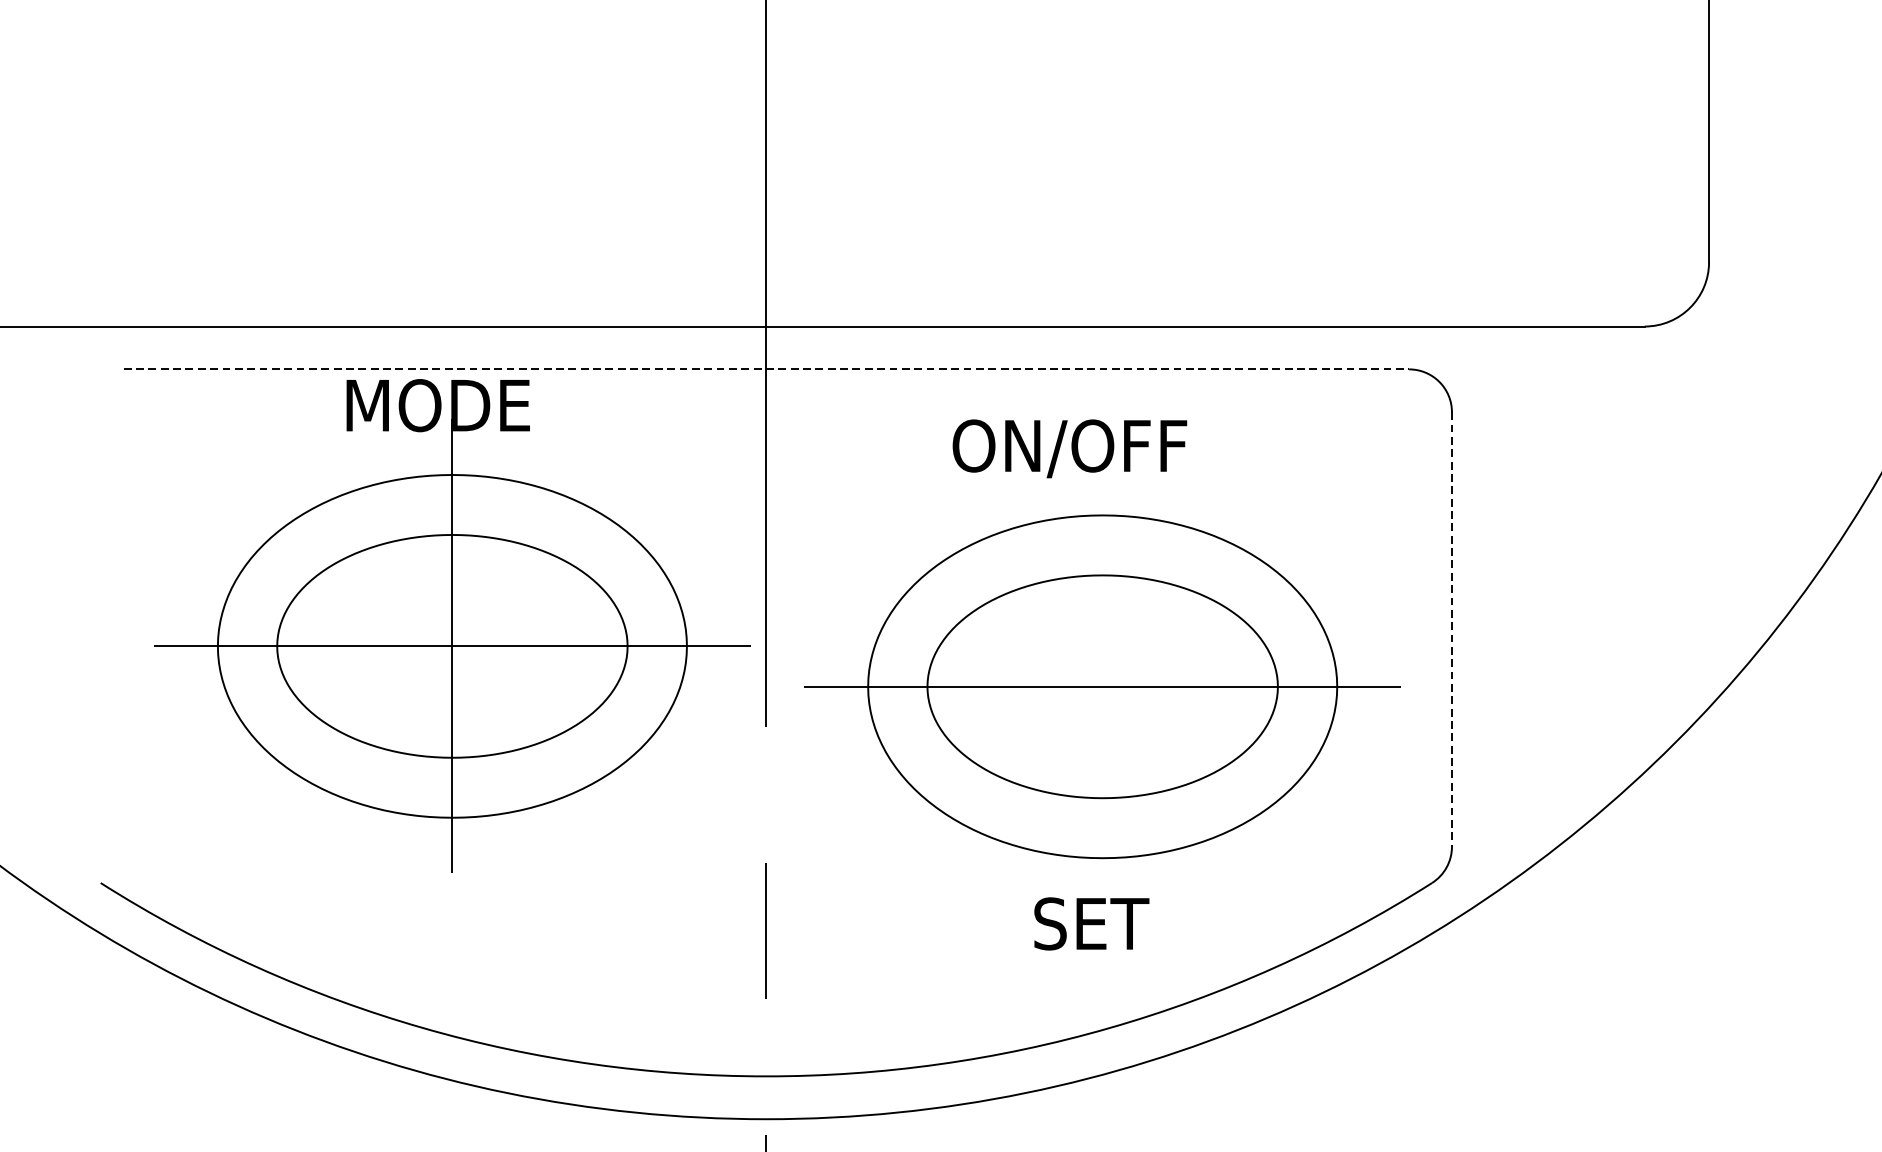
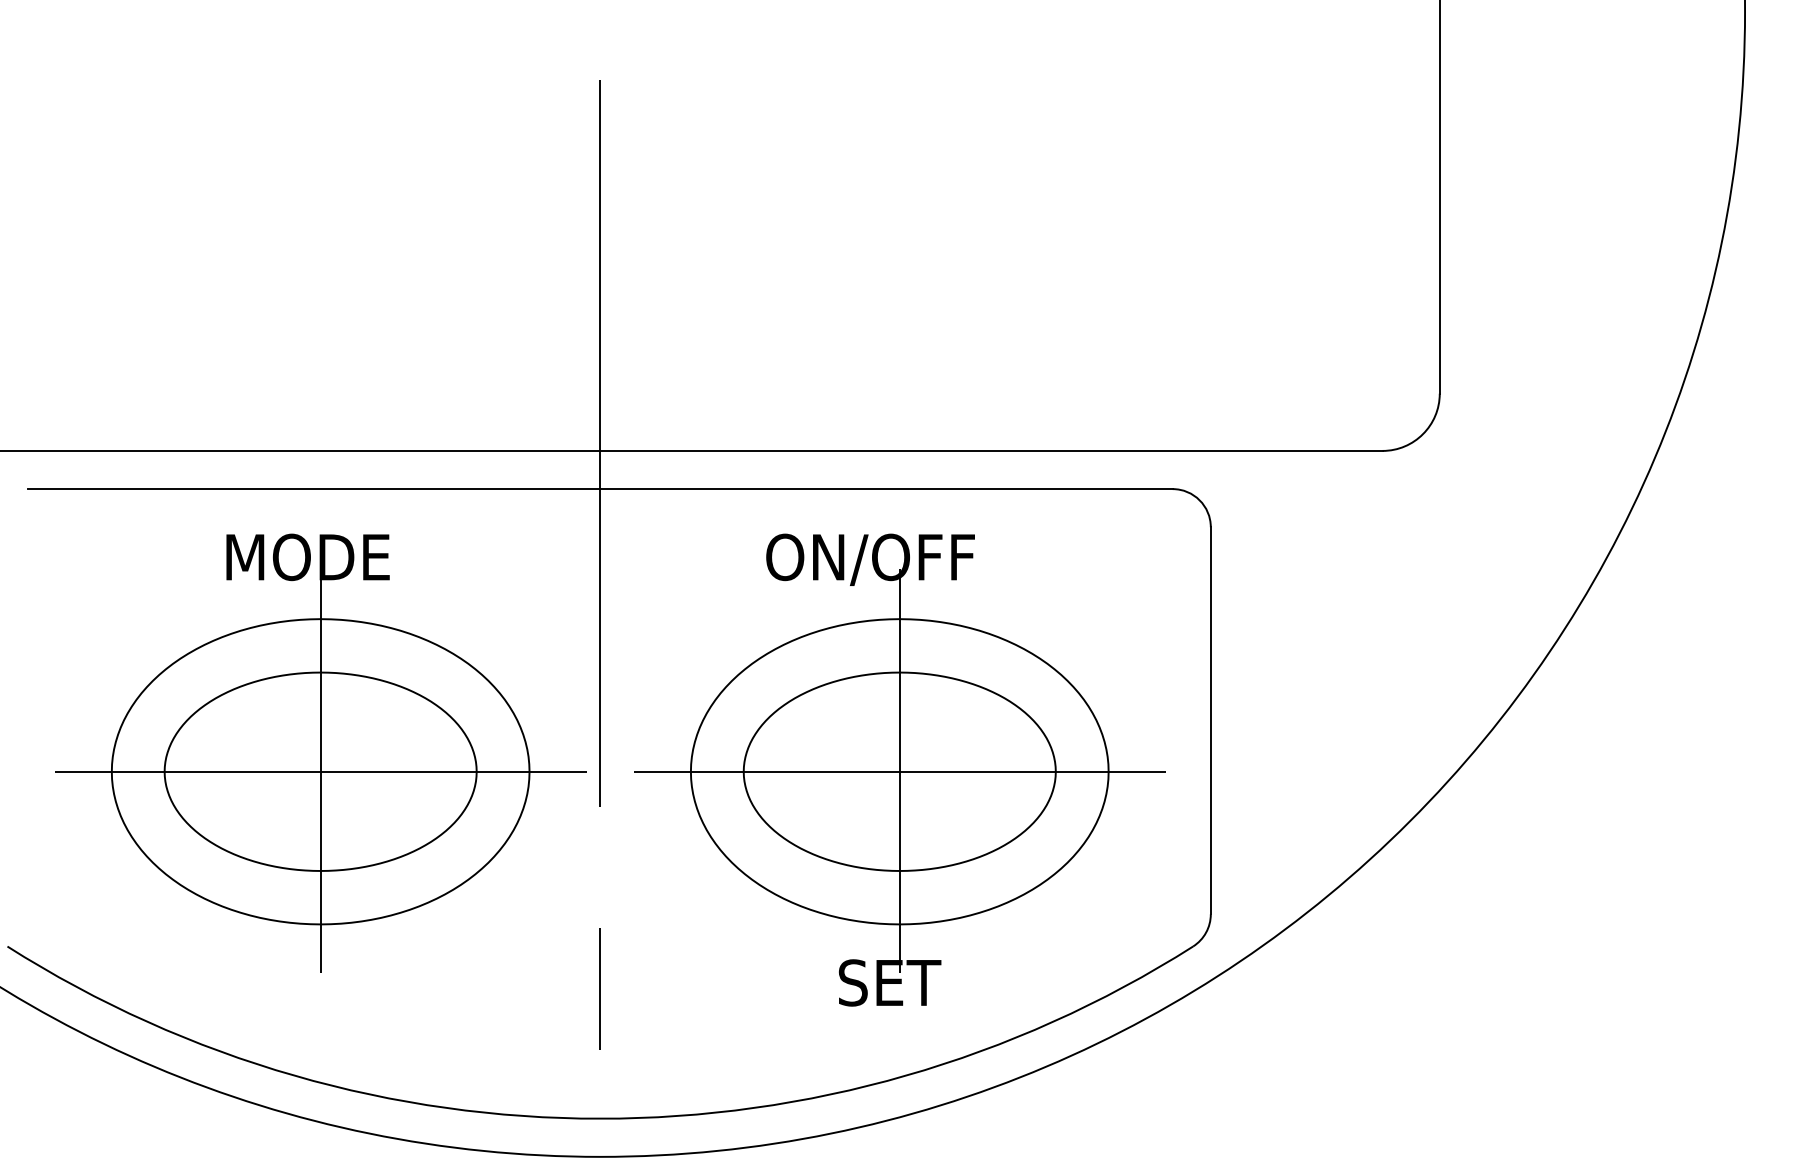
line: (766, 369) -> (600, 489), dashed -> solid
part: (452, 624) -> (320, 752), moved
line: (1451, 629) -> (1210, 720), dashed -> solid
line: (1102, 685) -> (899, 770), added

